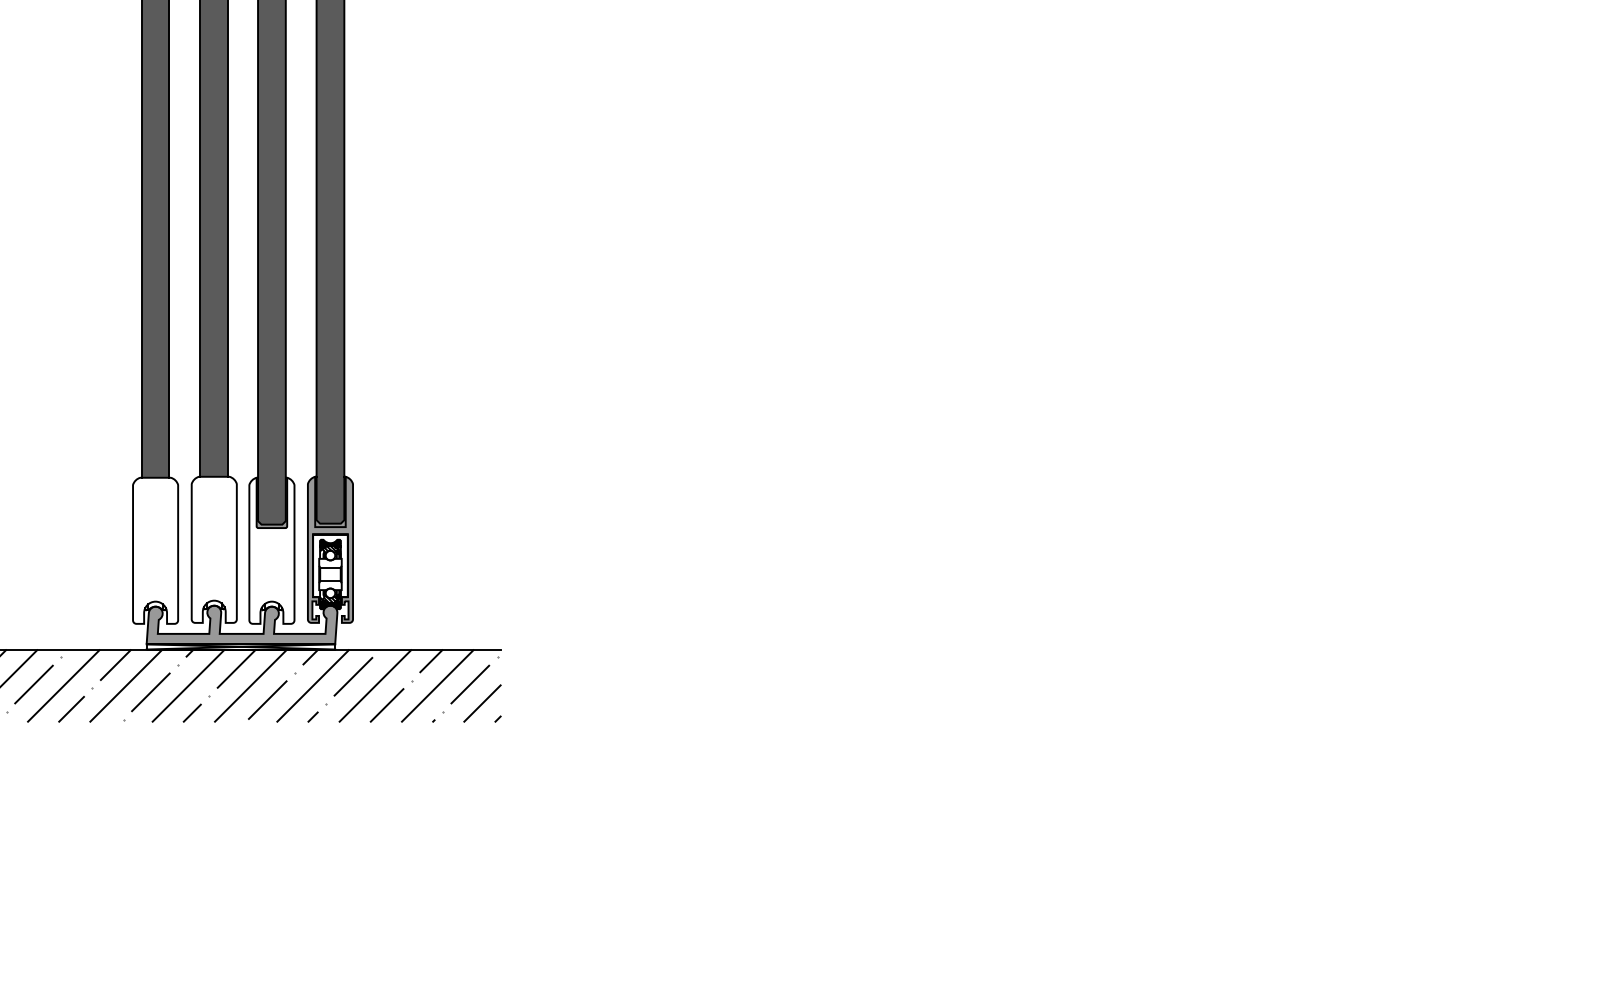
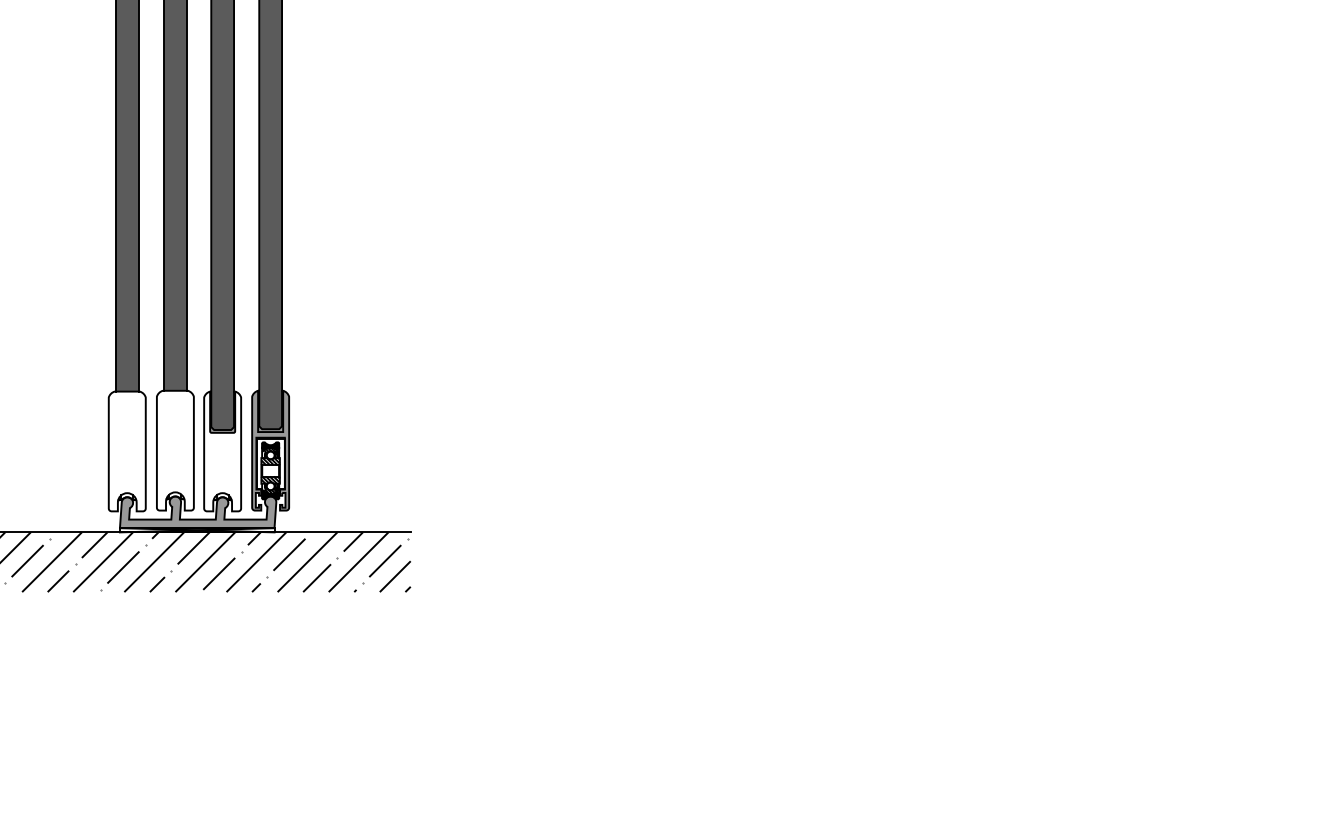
hatch: (330, 562) -> (270, 461), added
hatch: (330, 585) -> (270, 479), added

